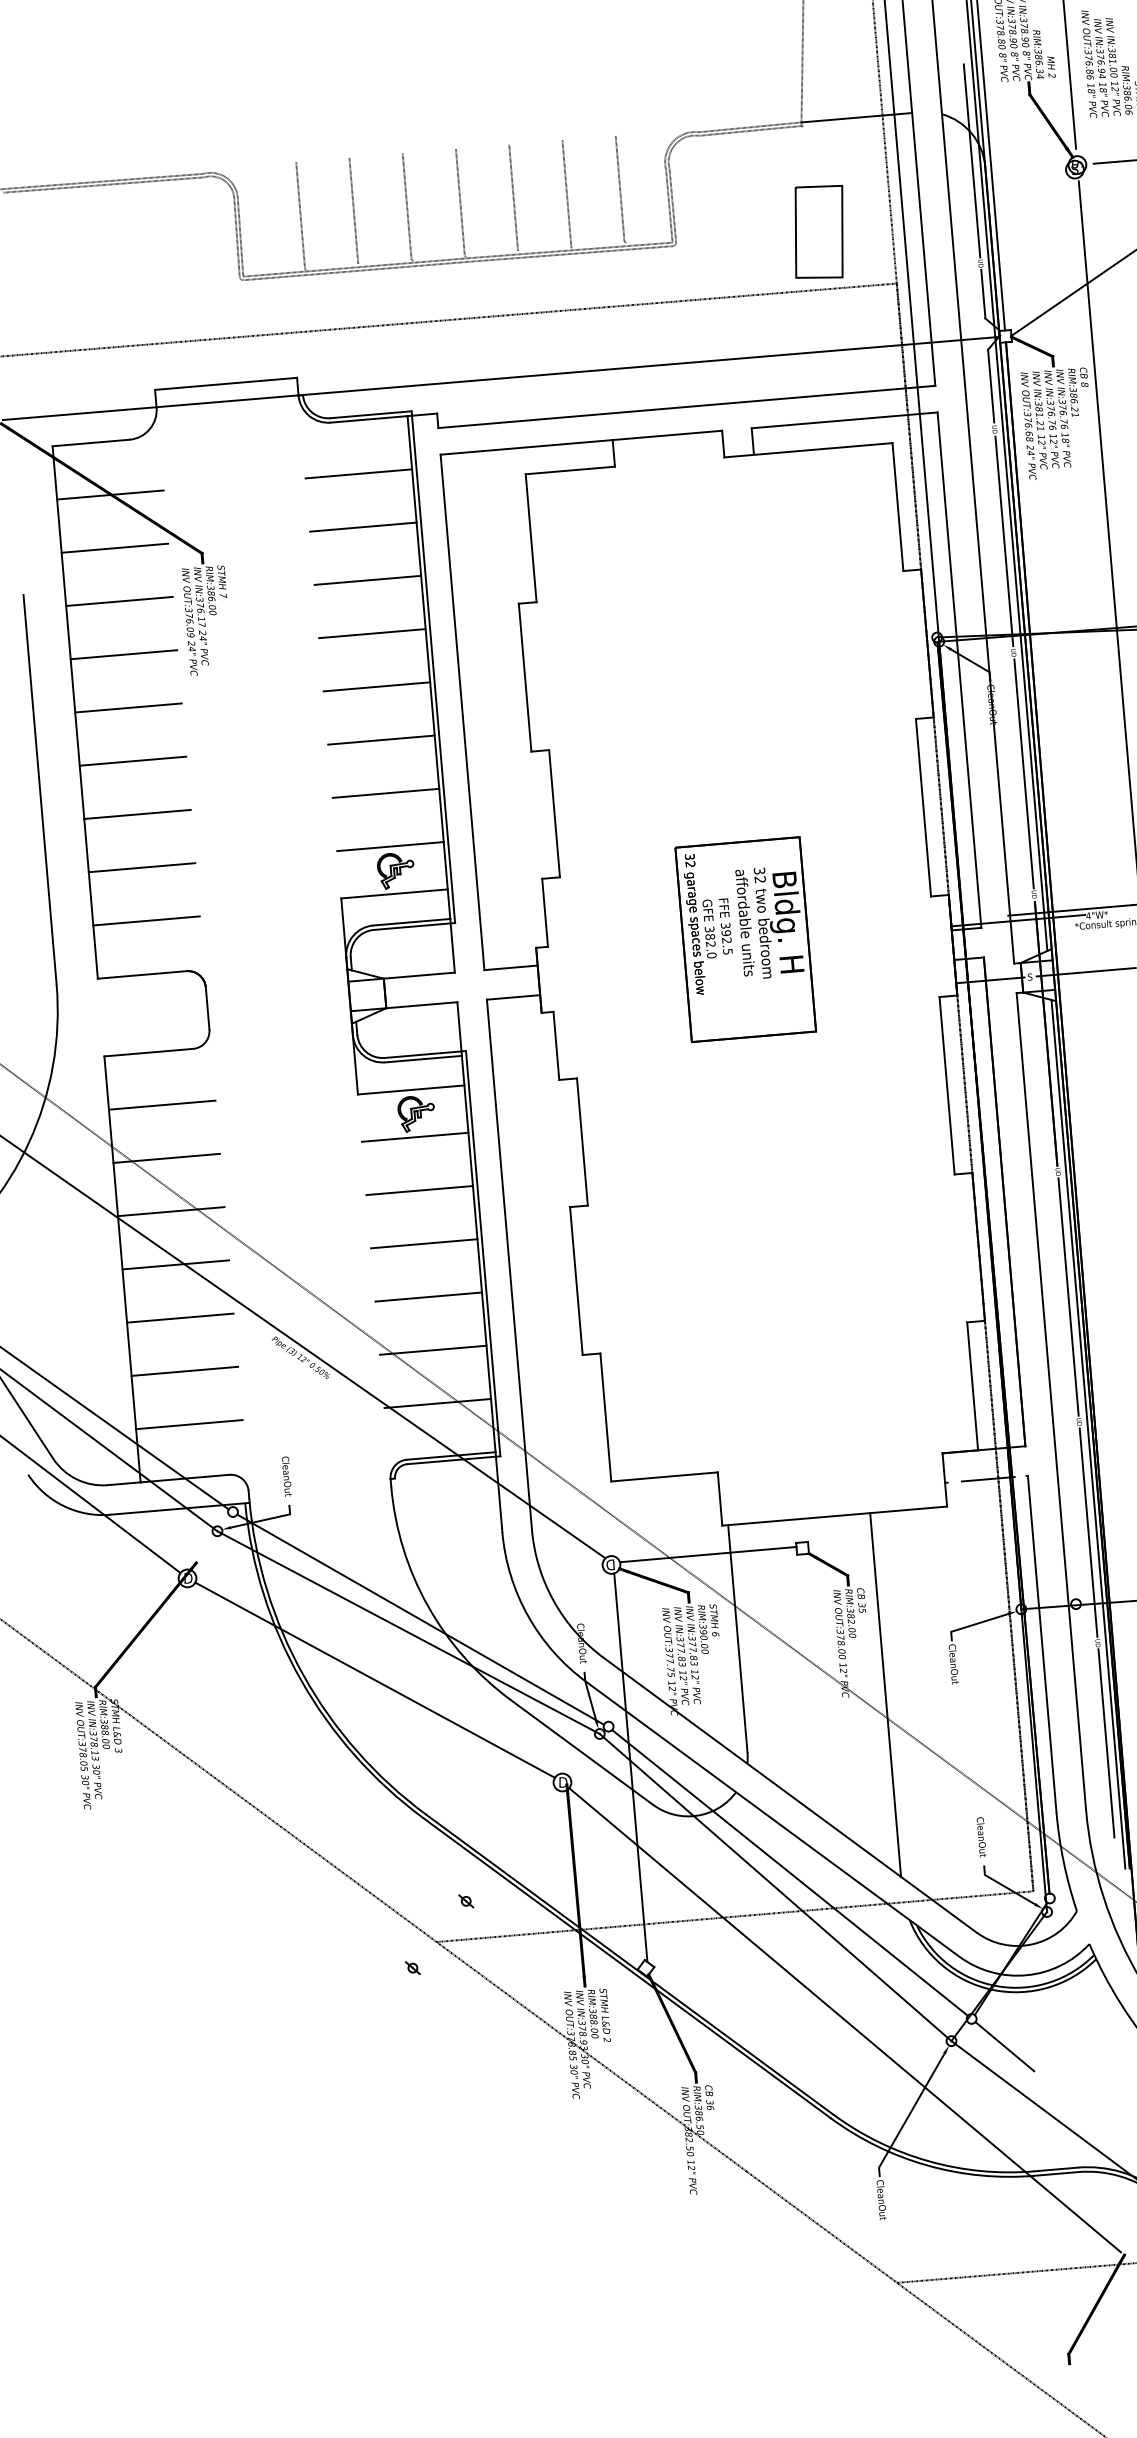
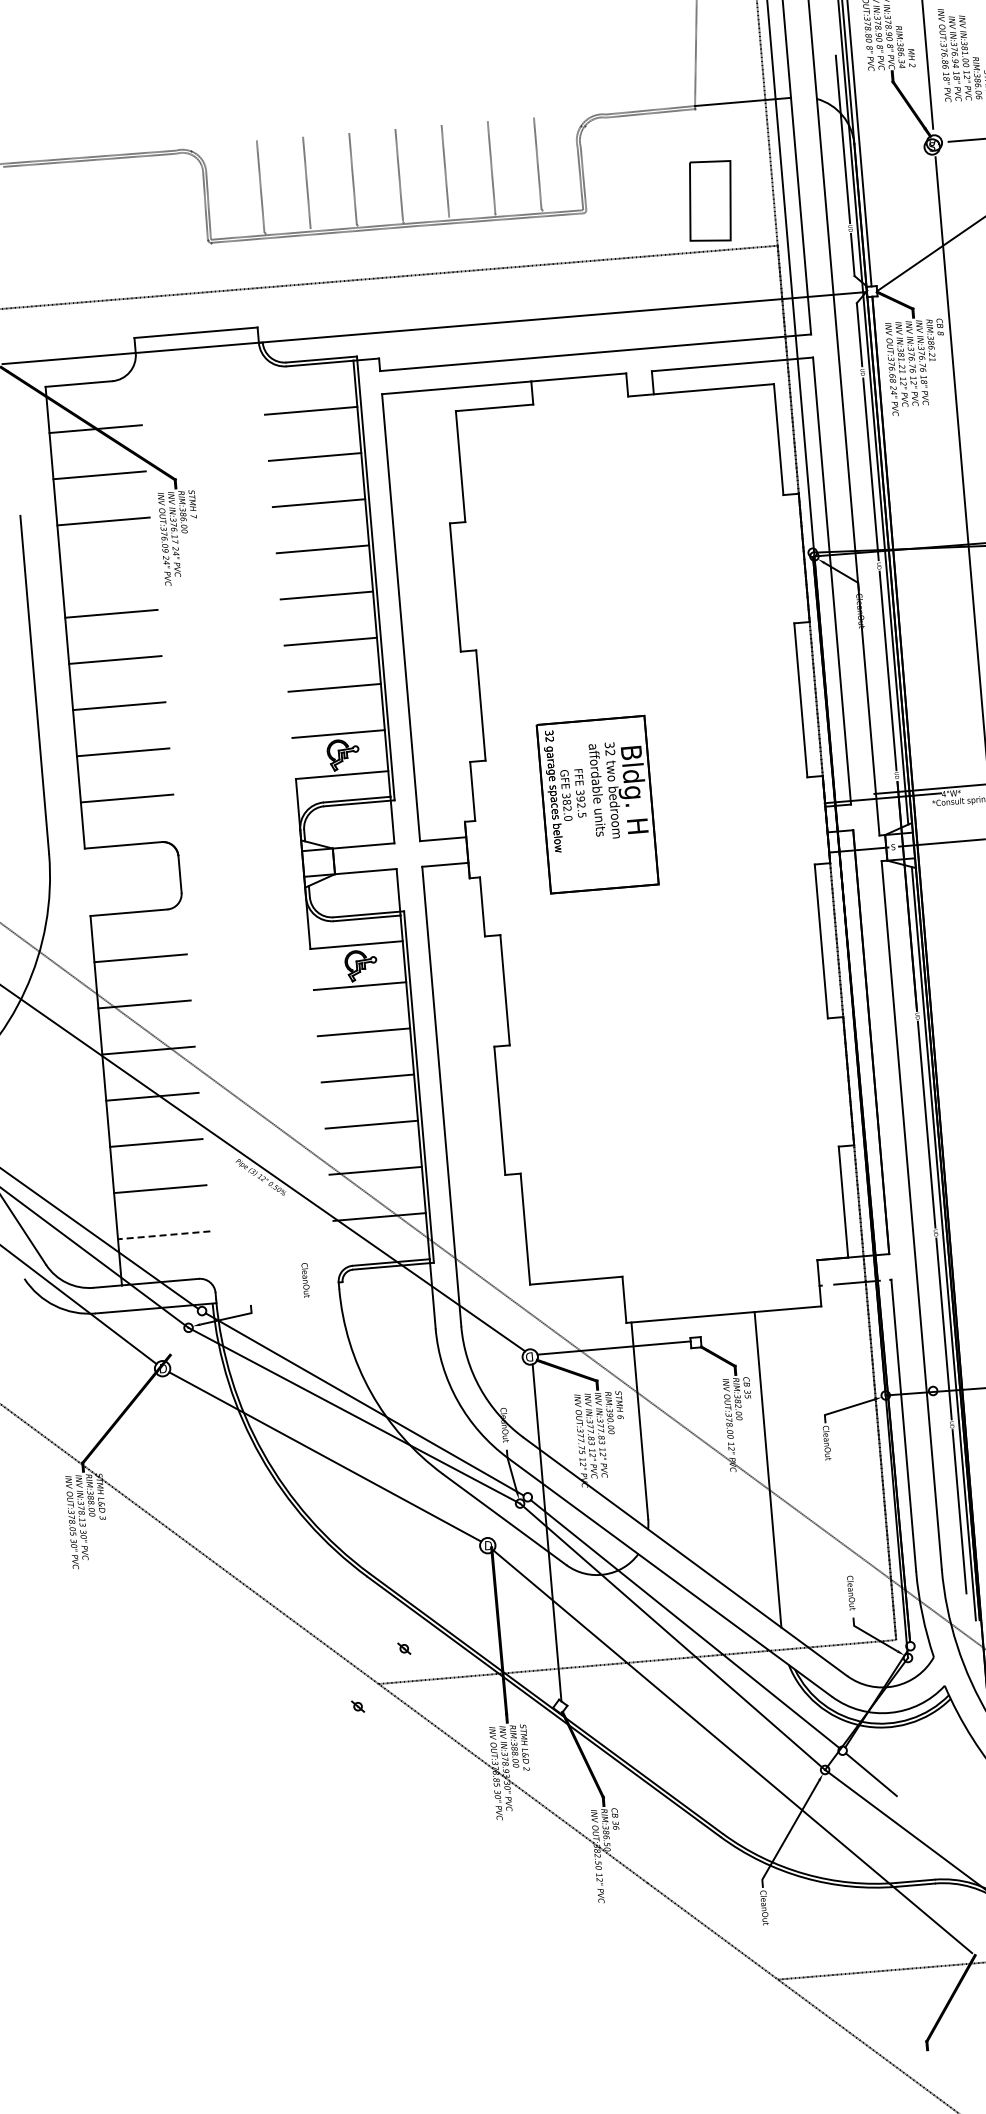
line: (123, 654) -> (107, 567), removed
part: (745, 939) -> (597, 804), moved
line: (188, 1424) -> (163, 1235), solid -> dashed
text: (286, 1476) -> (305, 1280), moved

